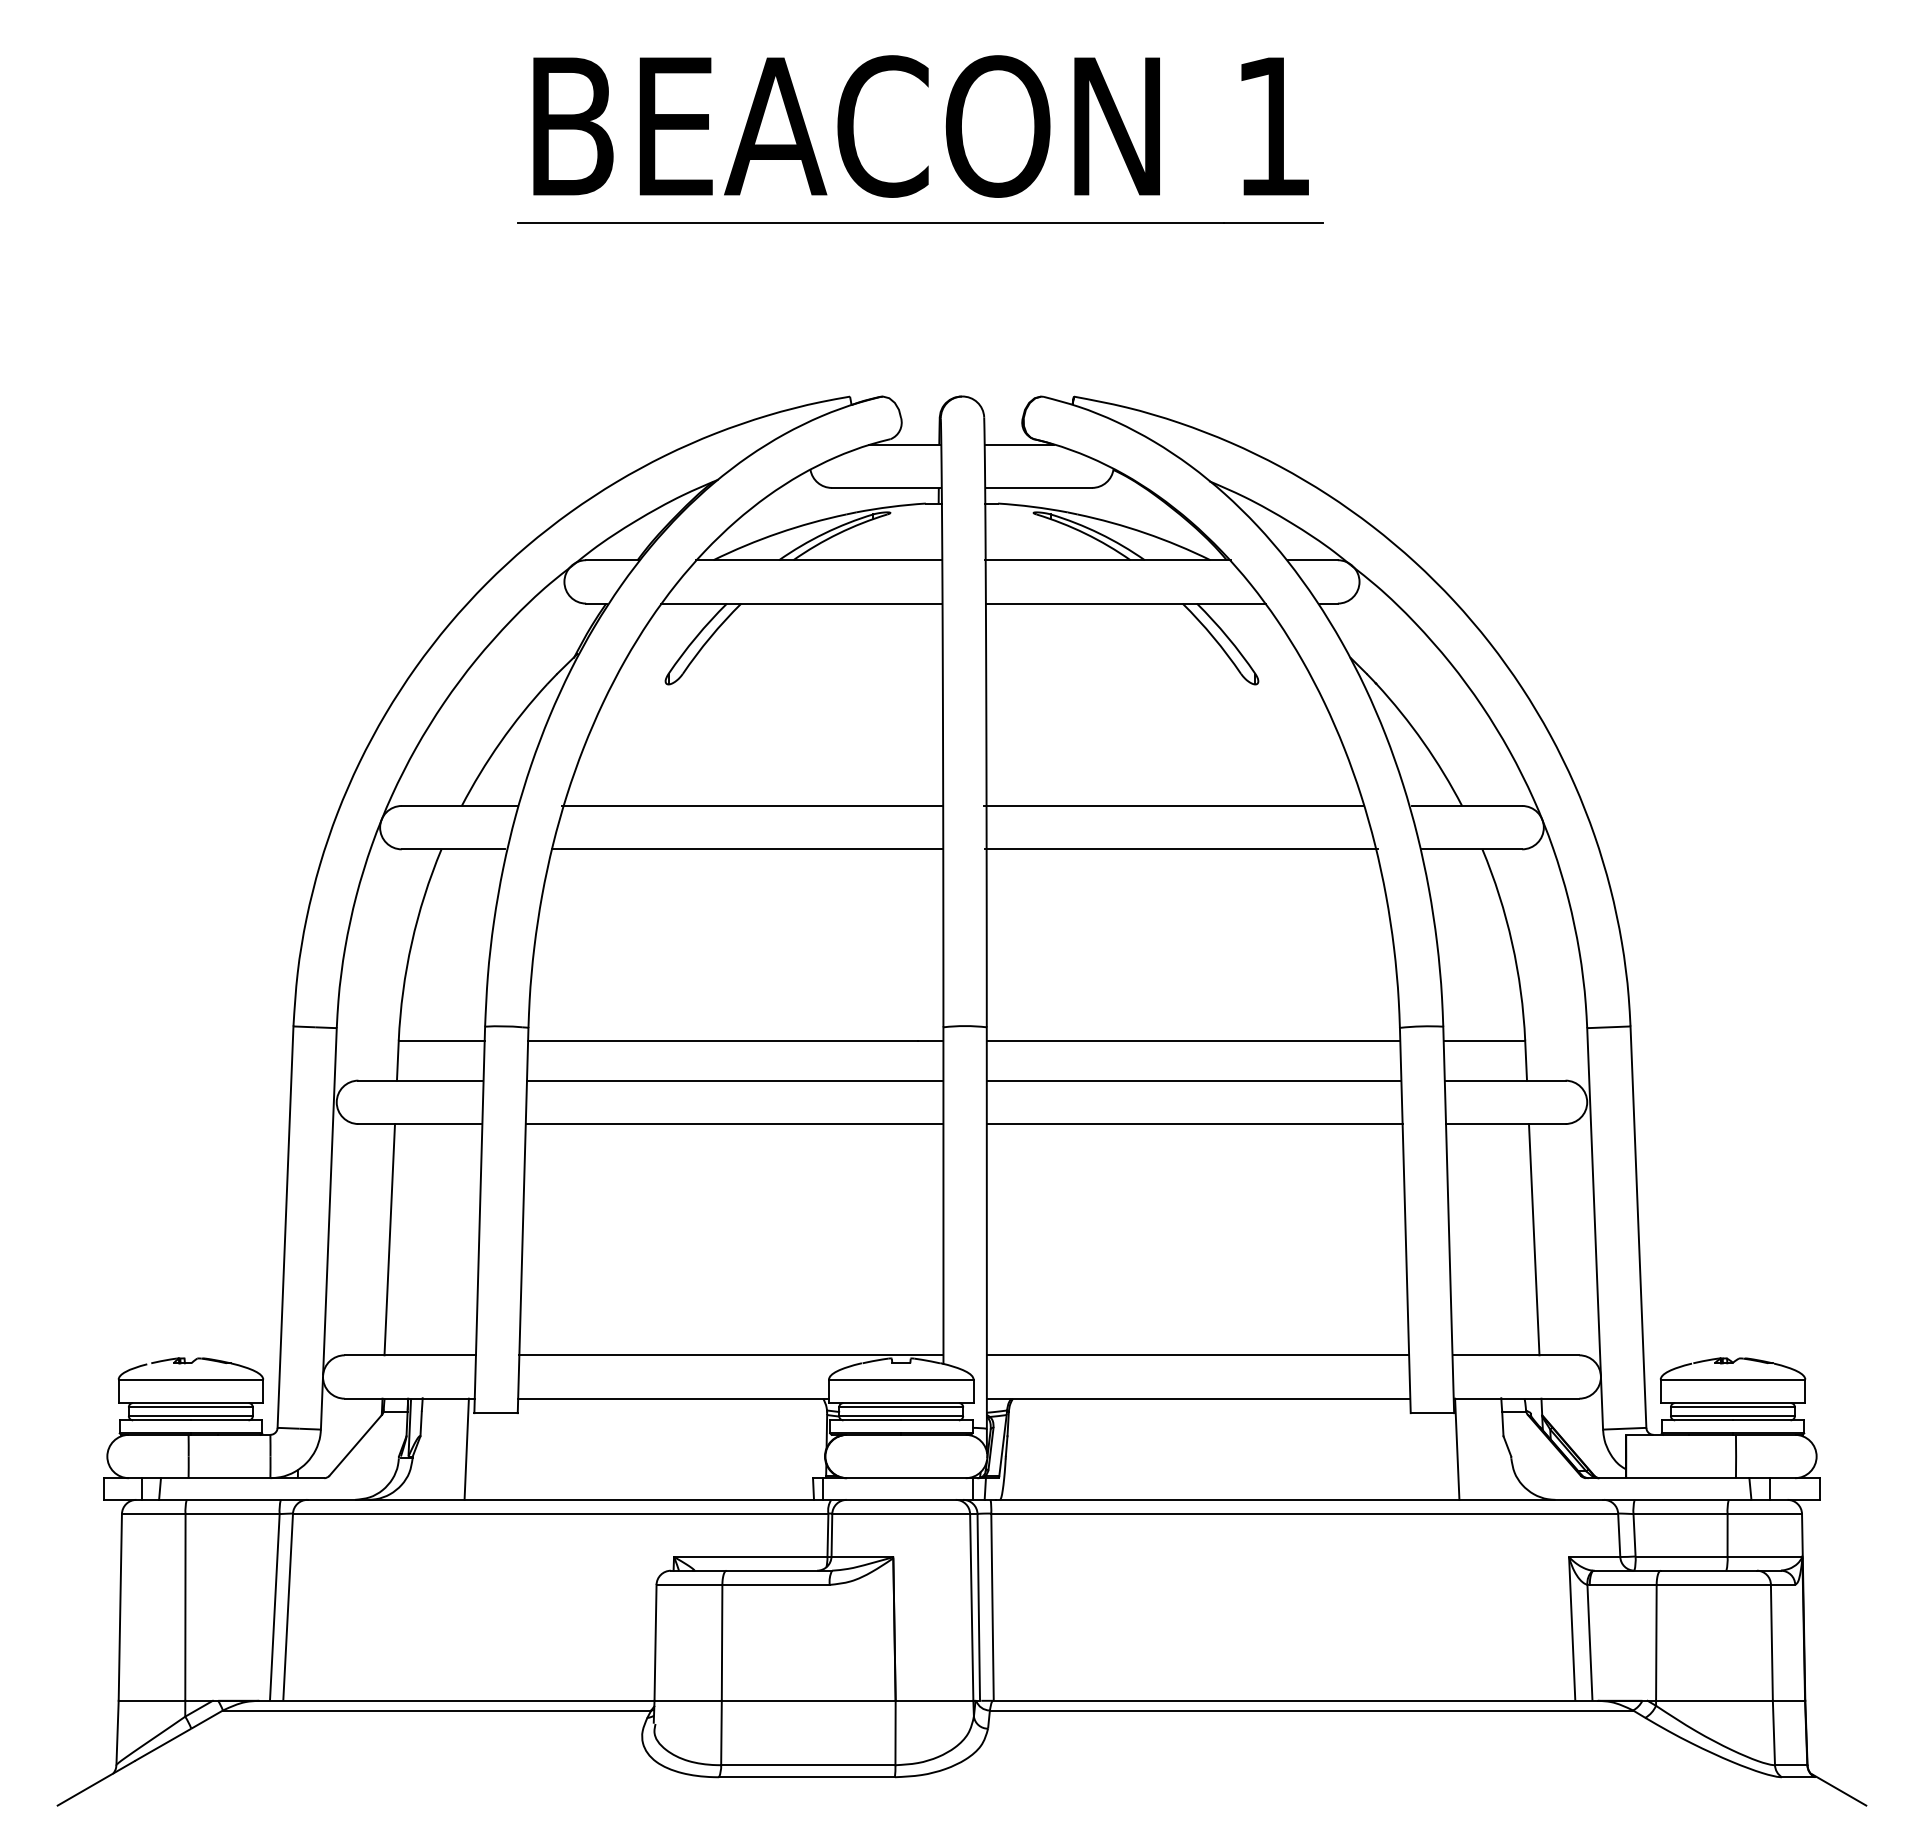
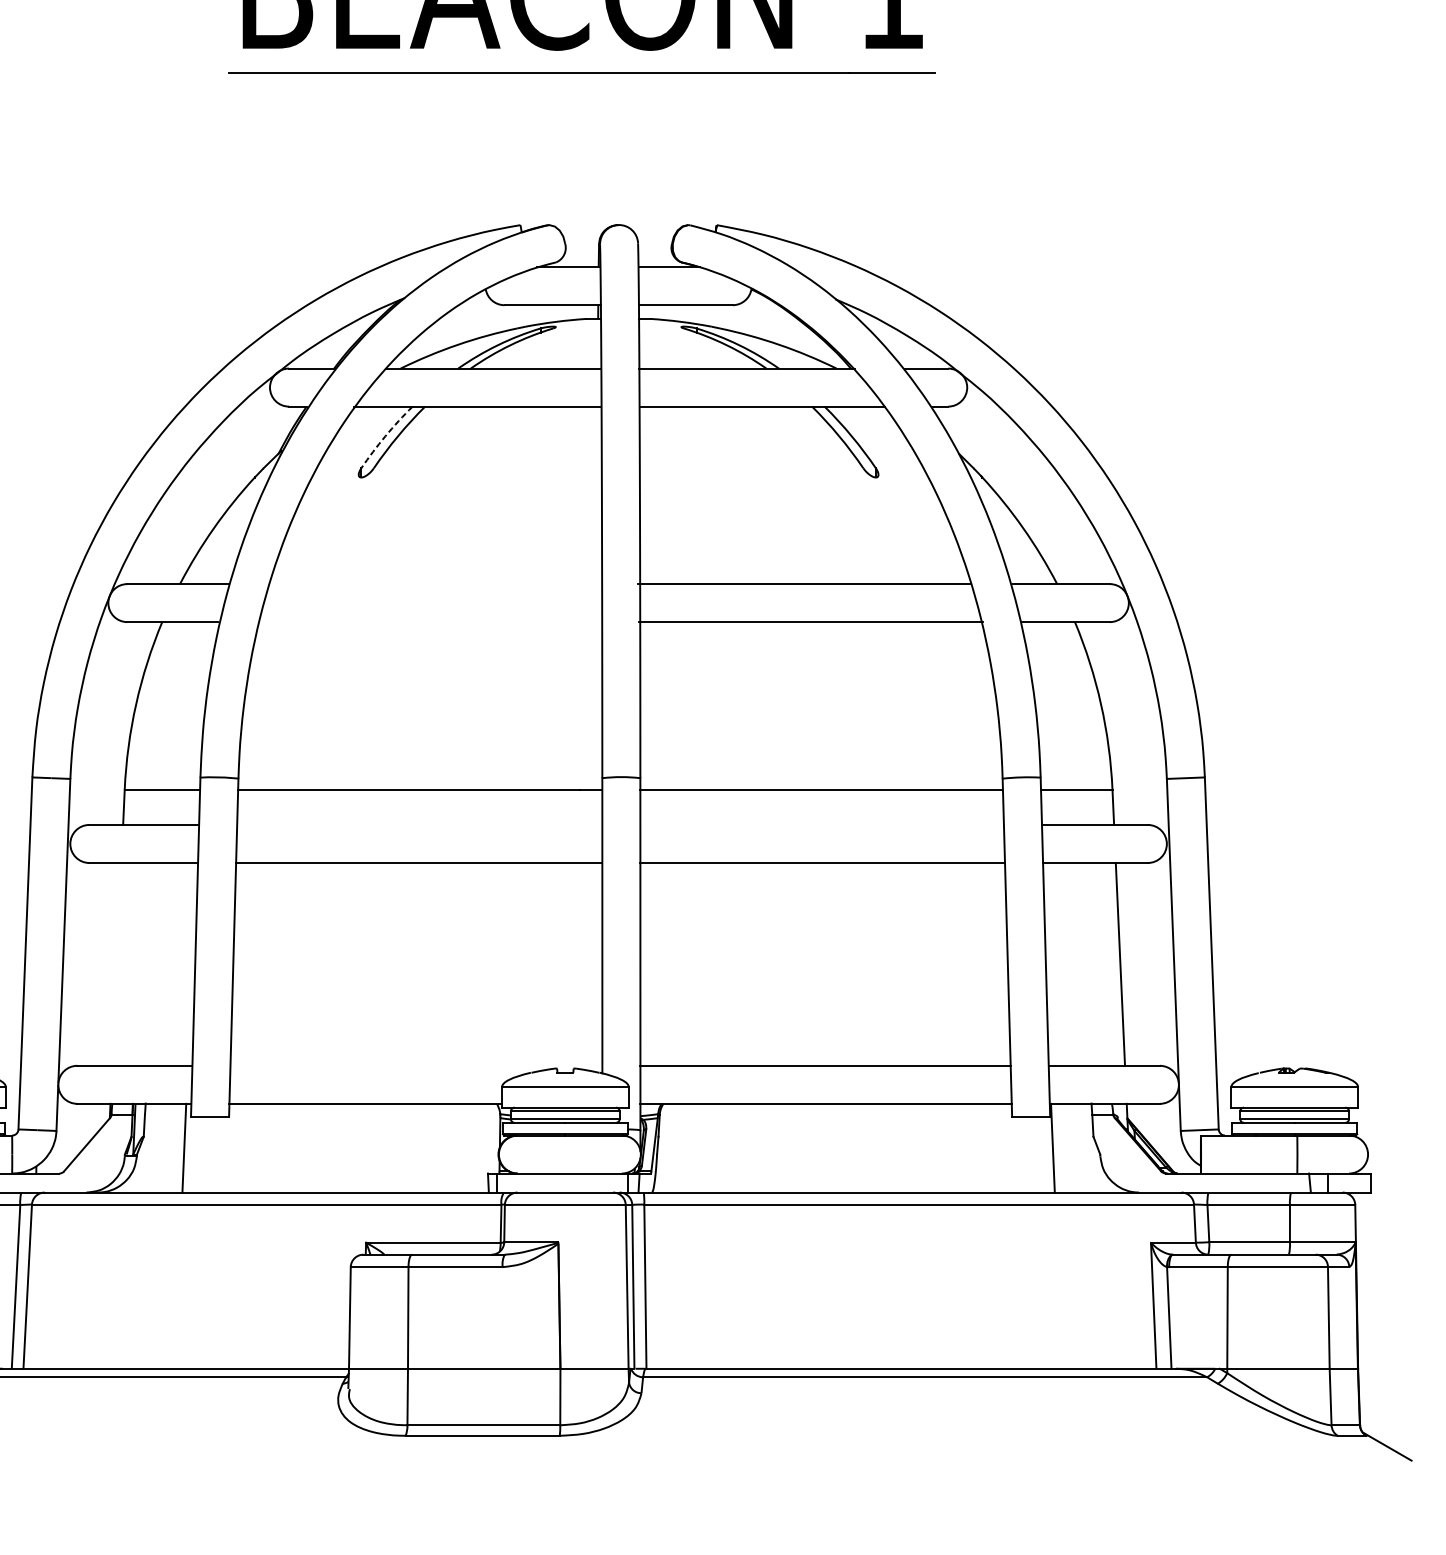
arc: (696, 637) -> (385, 436), solid -> dashed
line: (752, 805) -> (434, 583), removed
line: (747, 849) -> (430, 622), removed
line: (734, 1080) -> (419, 824), removed
line: (1193, 1080) -> (821, 824), removed
line: (389, 1239) -> (116, 964), removed
line: (731, 1355) -> (416, 1065), removed

